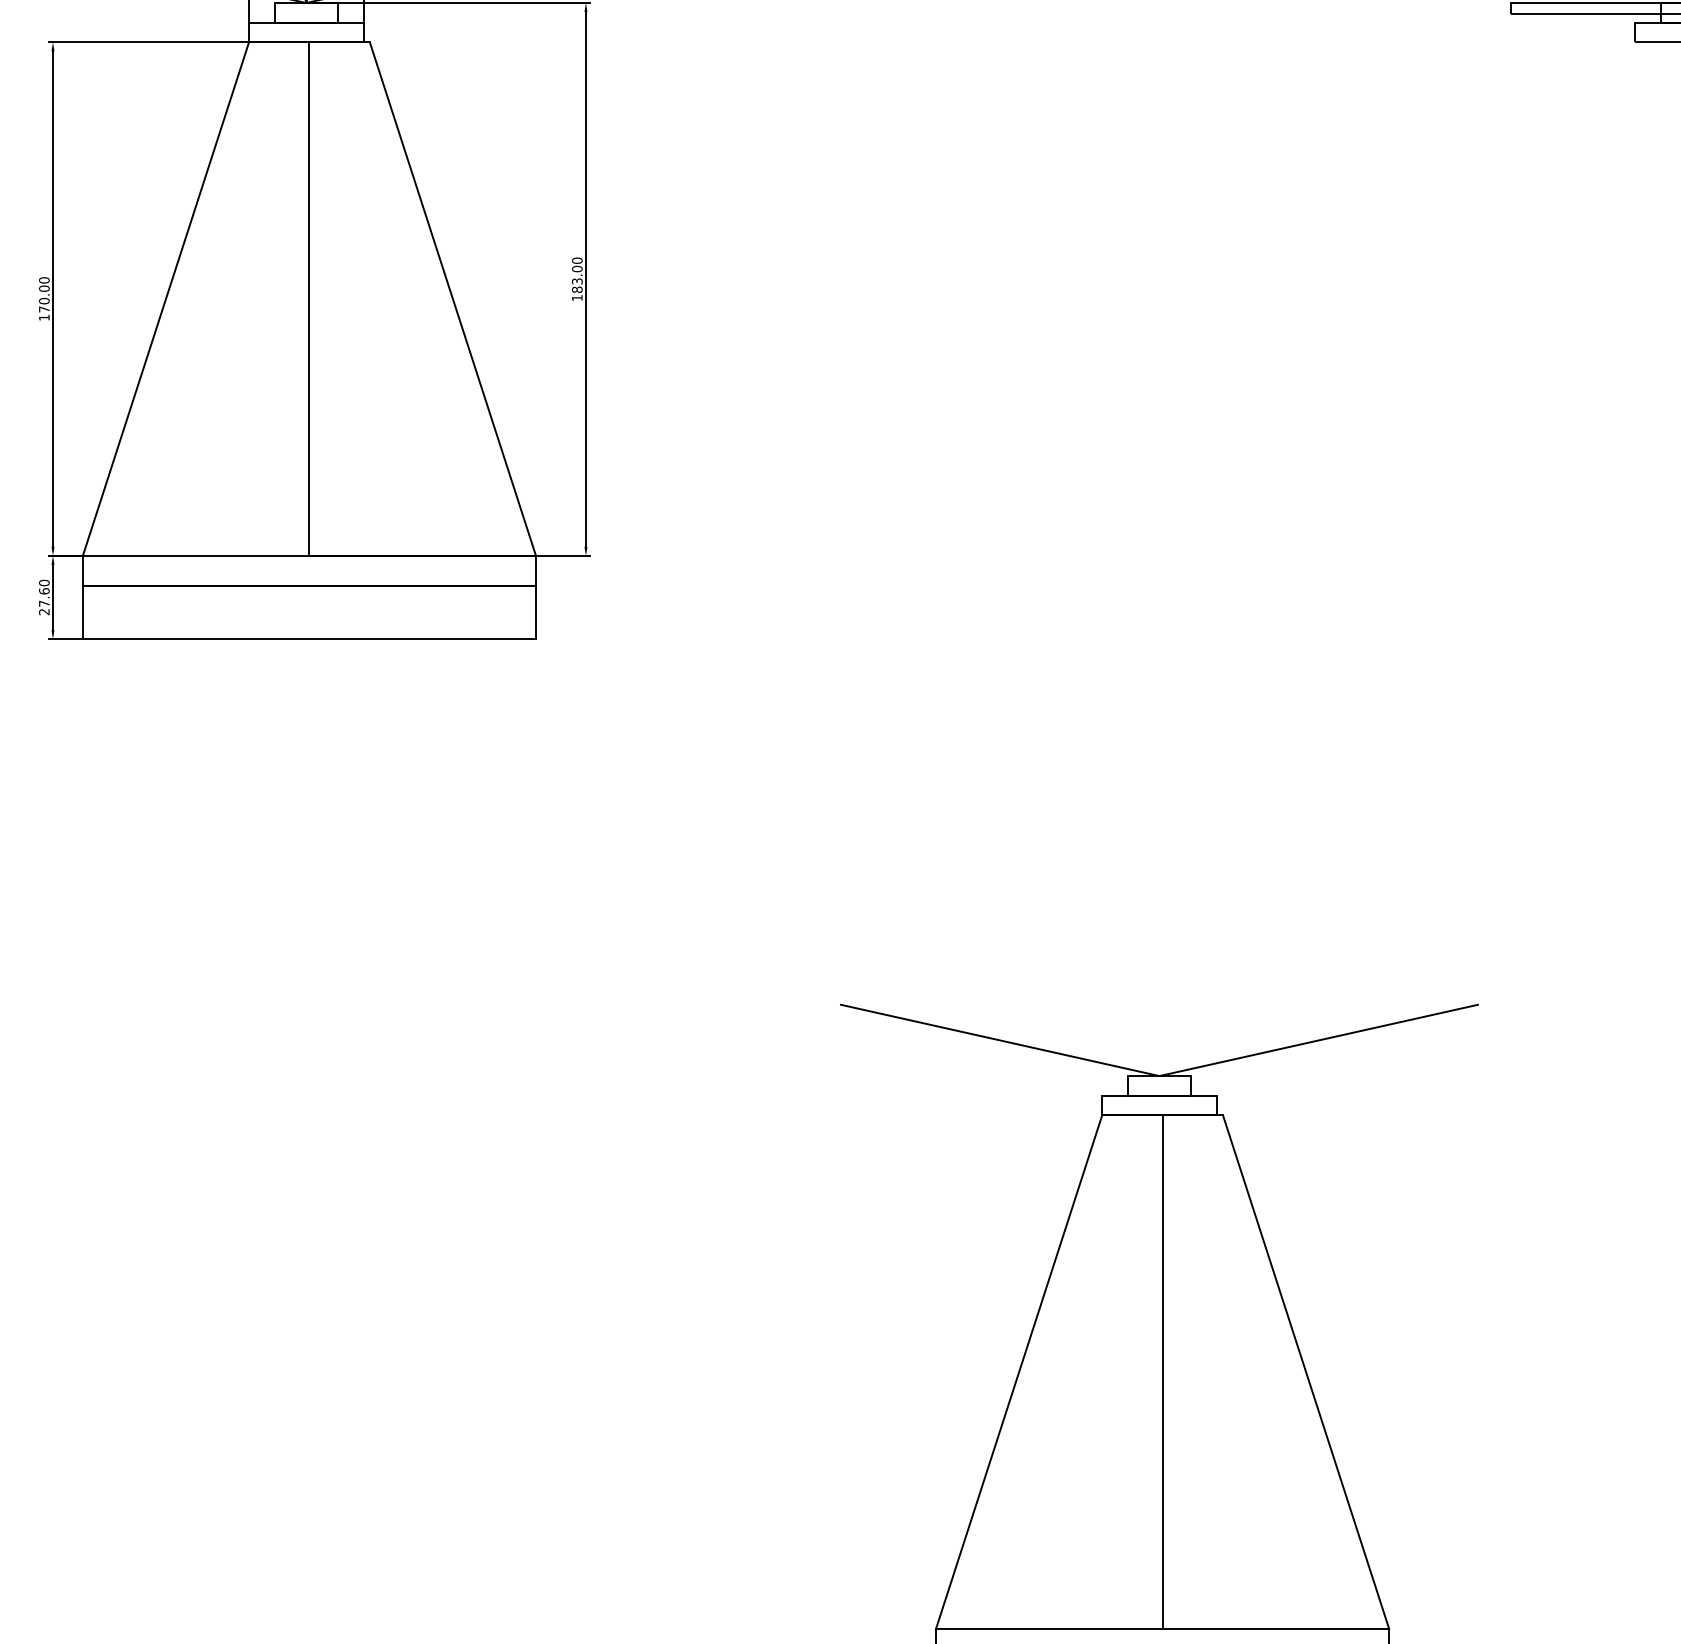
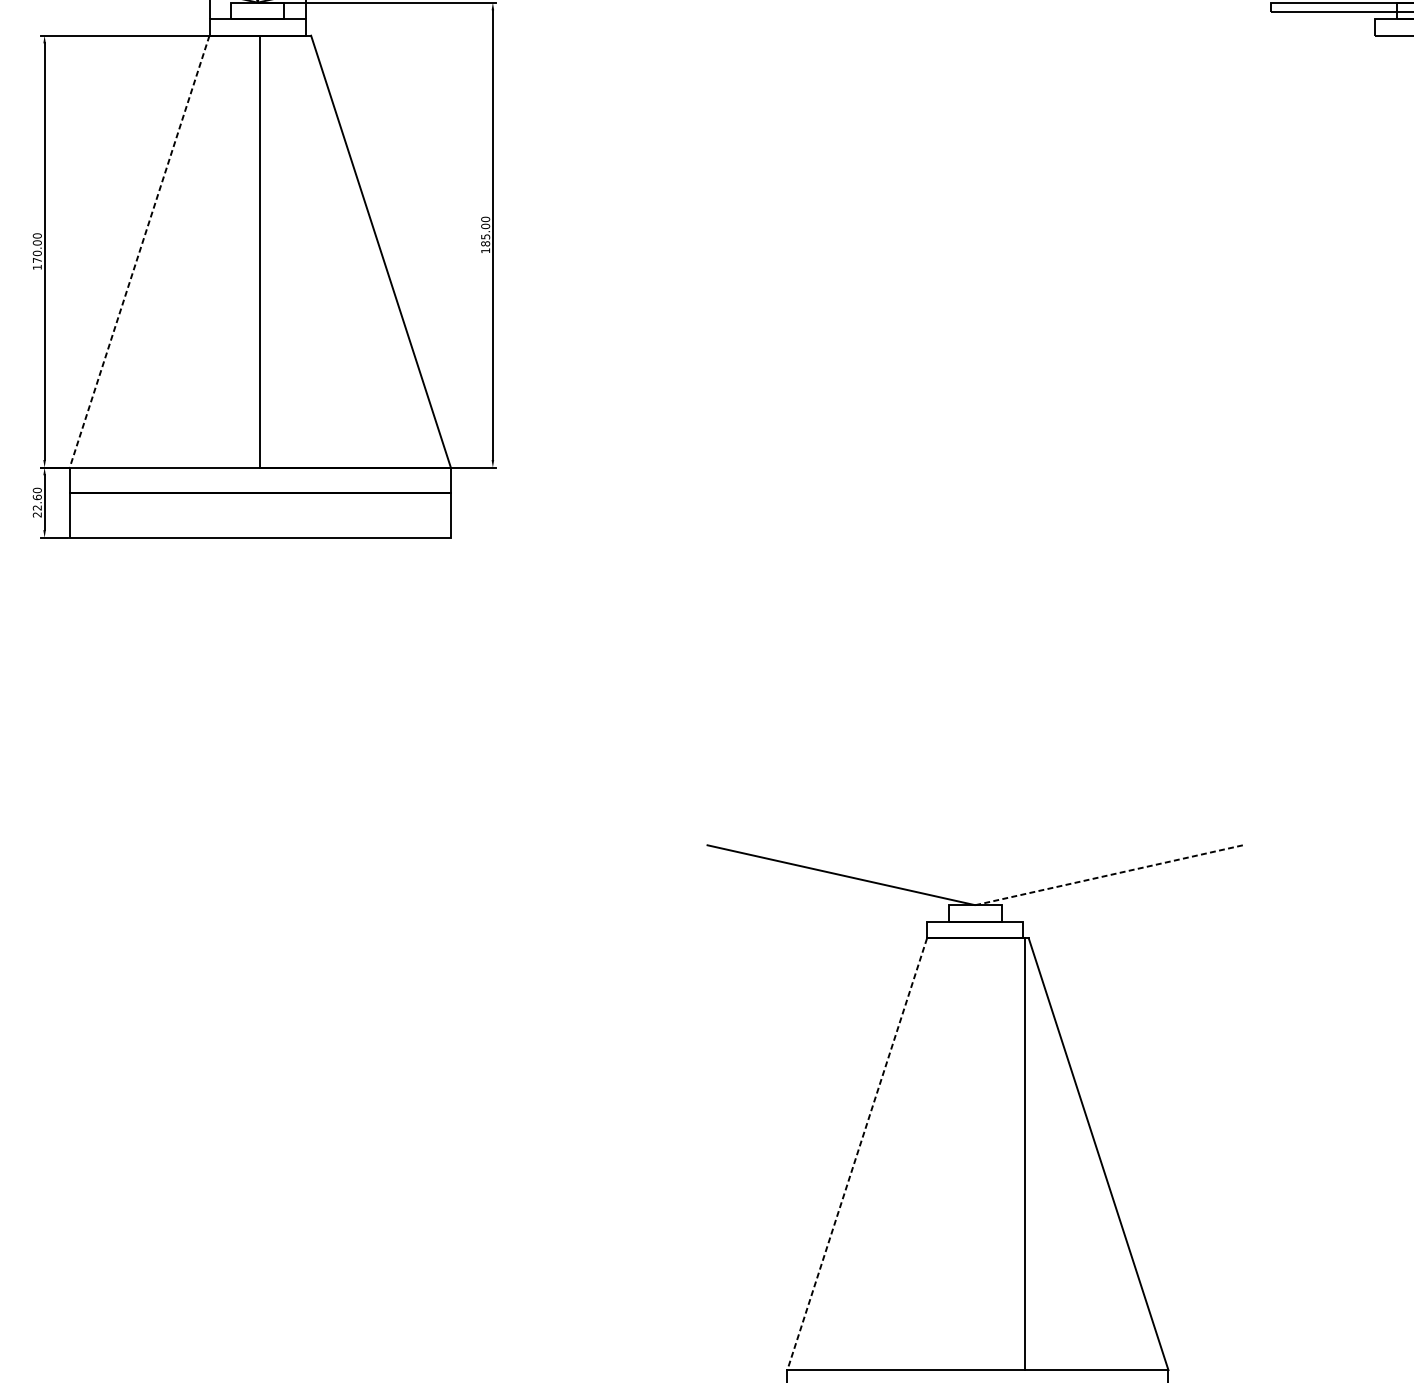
text: (576, 281) -> (484, 236), 183.00 -> 185.00
line: (165, 299) -> (139, 252), solid -> dashed
text: (44, 603) -> (37, 507), 27.60 -> 22.60
line: (1319, 1040) -> (1109, 875), solid -> dashed
line: (1162, 1371) -> (1024, 1153), moved
line: (1019, 1372) -> (857, 1154), solid -> dashed

